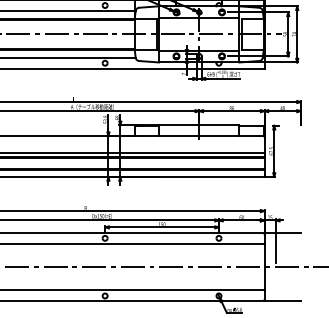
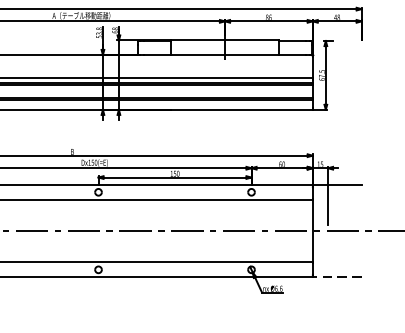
line: (282, 301) -> (336, 277), solid -> dashed

